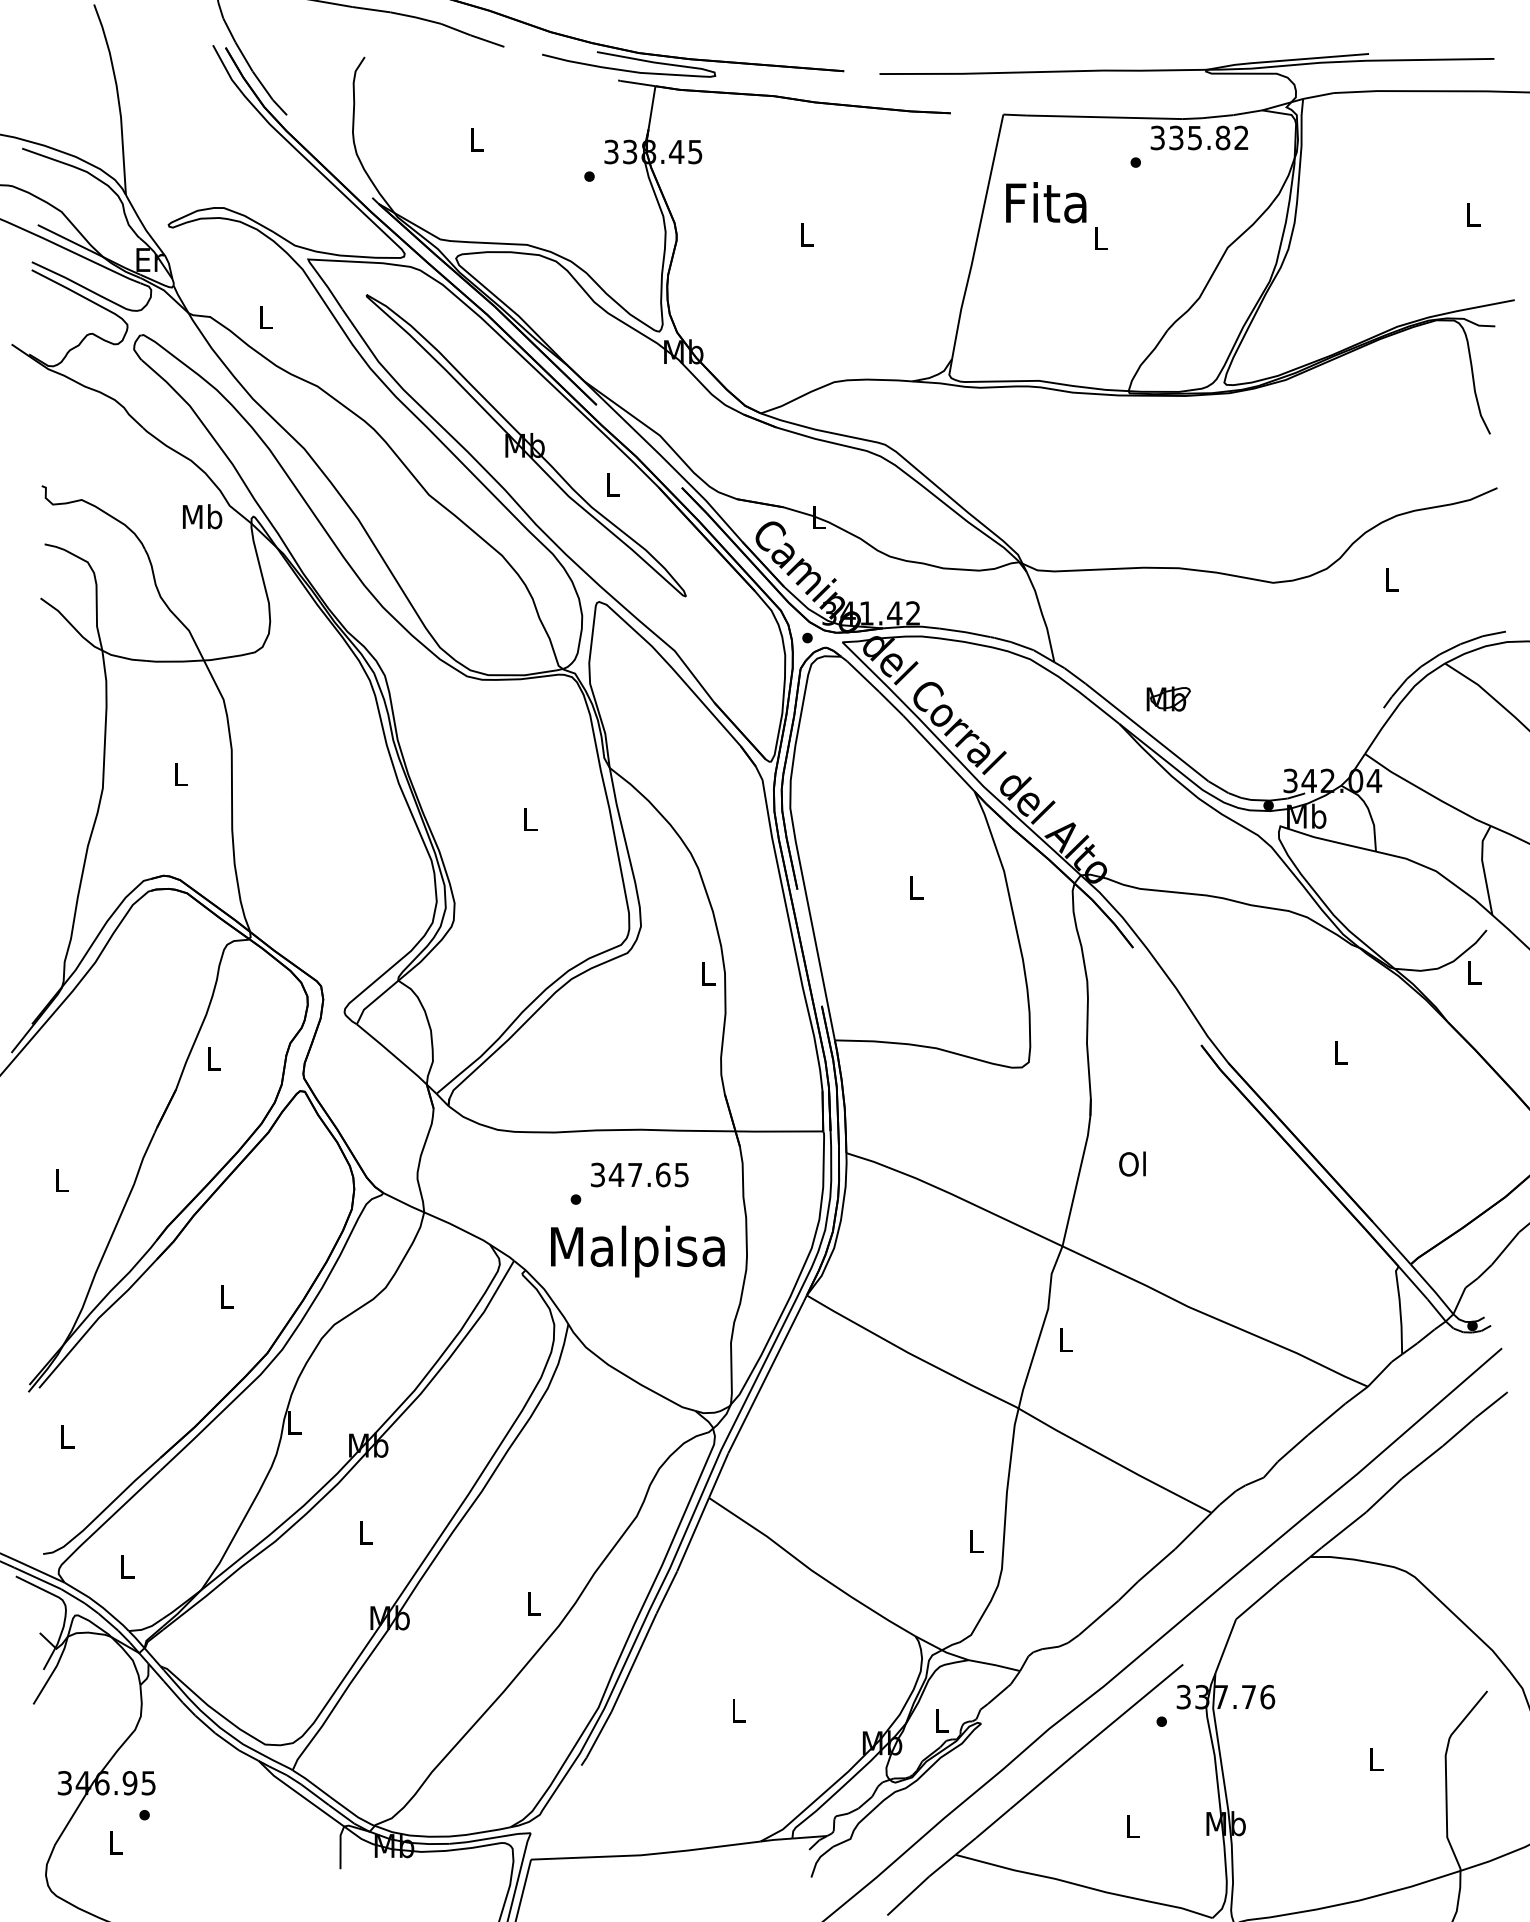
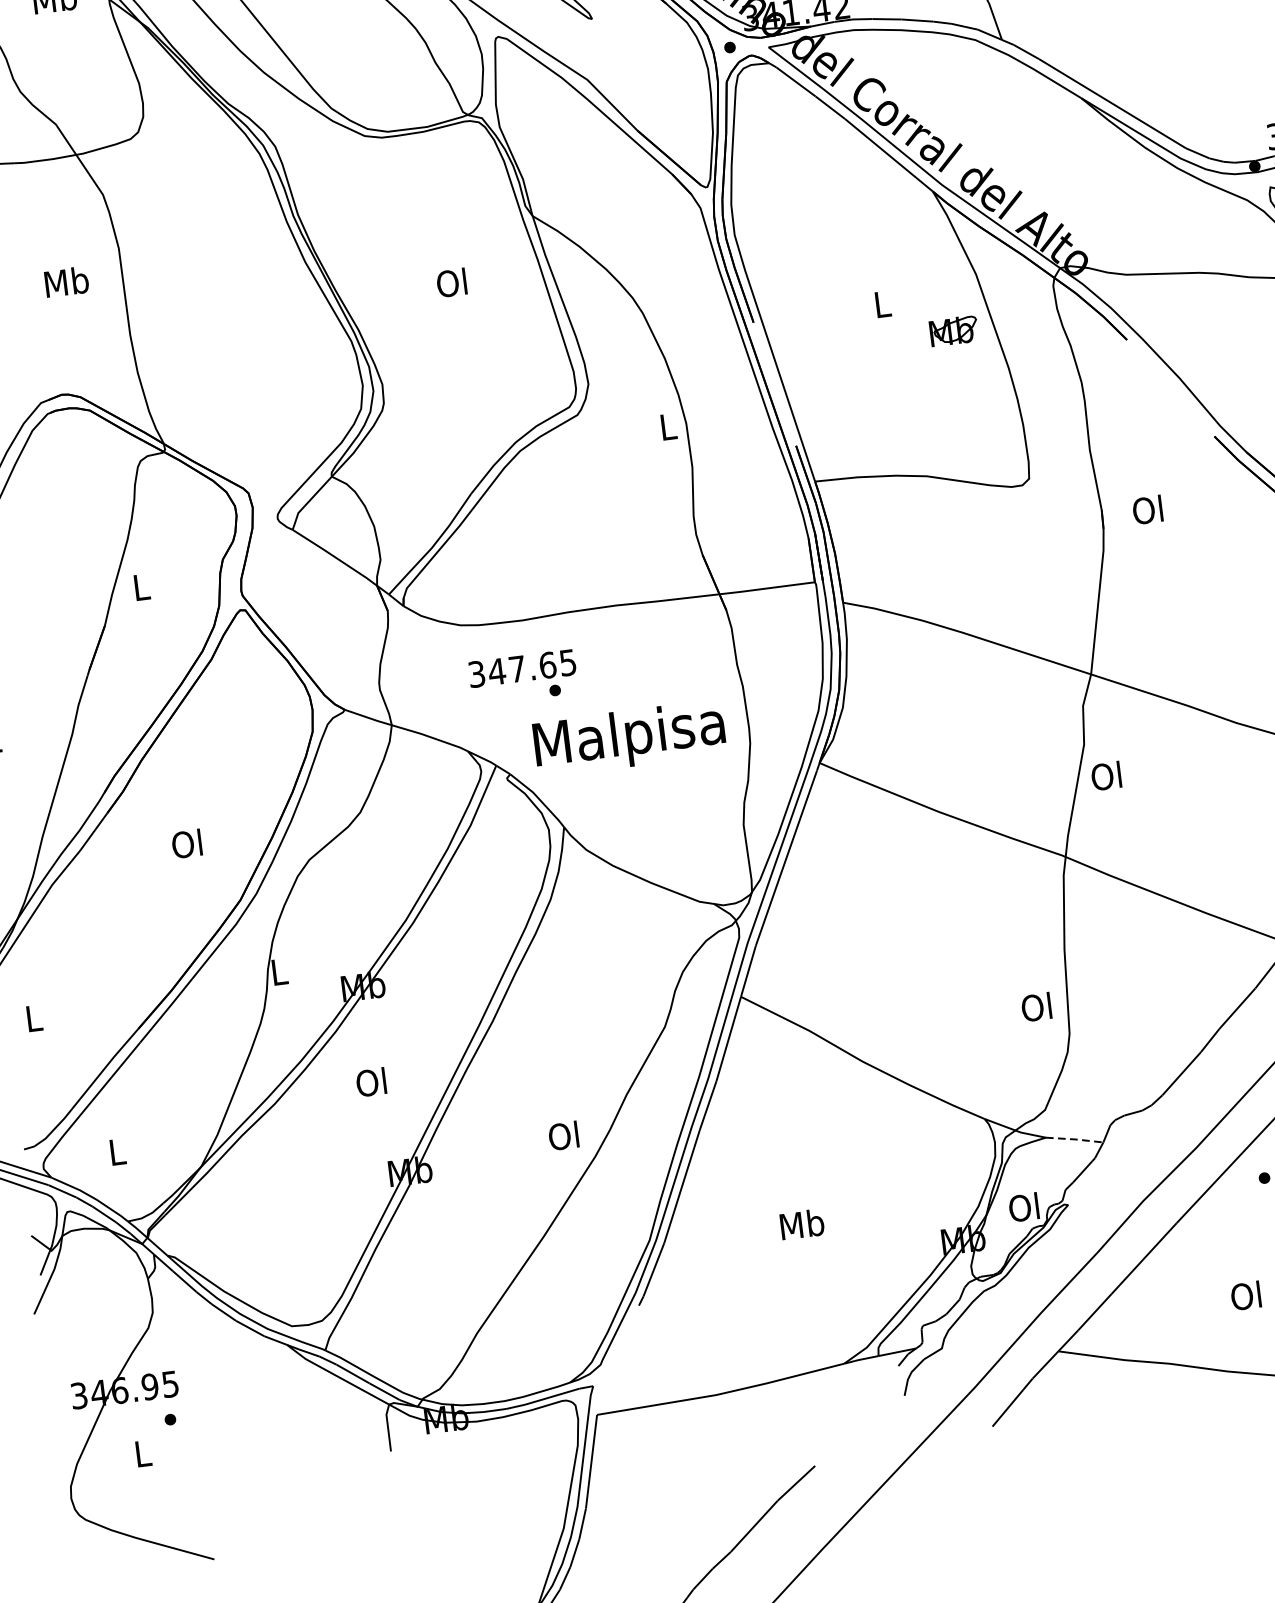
part: (1168, 698) -> (953, 330), moved
text: (180, 773) -> (66, 281), L -> Mb
text: (528, 818) -> (451, 282), L -> Ol
text: (1132, 1163) -> (1147, 509), moved
text: (639, 1174) -> (522, 668), moved
text: (225, 1295) -> (186, 843), L -> Ol
text: (1064, 1339) -> (1106, 775), L -> Ol
text: (364, 1532) -> (370, 1081), L -> Ol
text: (974, 1540) -> (1035, 1006), L -> Ol
text: (532, 1603) -> (563, 1135), L -> Ol
line: (995, 1665) -> (1075, 1139), solid -> dashed
text: (738, 1710) -> (802, 1224), L -> Mb
text: (940, 1720) -> (1023, 1207), L -> Ol
text: (1131, 1825) -> (1245, 1295), L -> Ol

